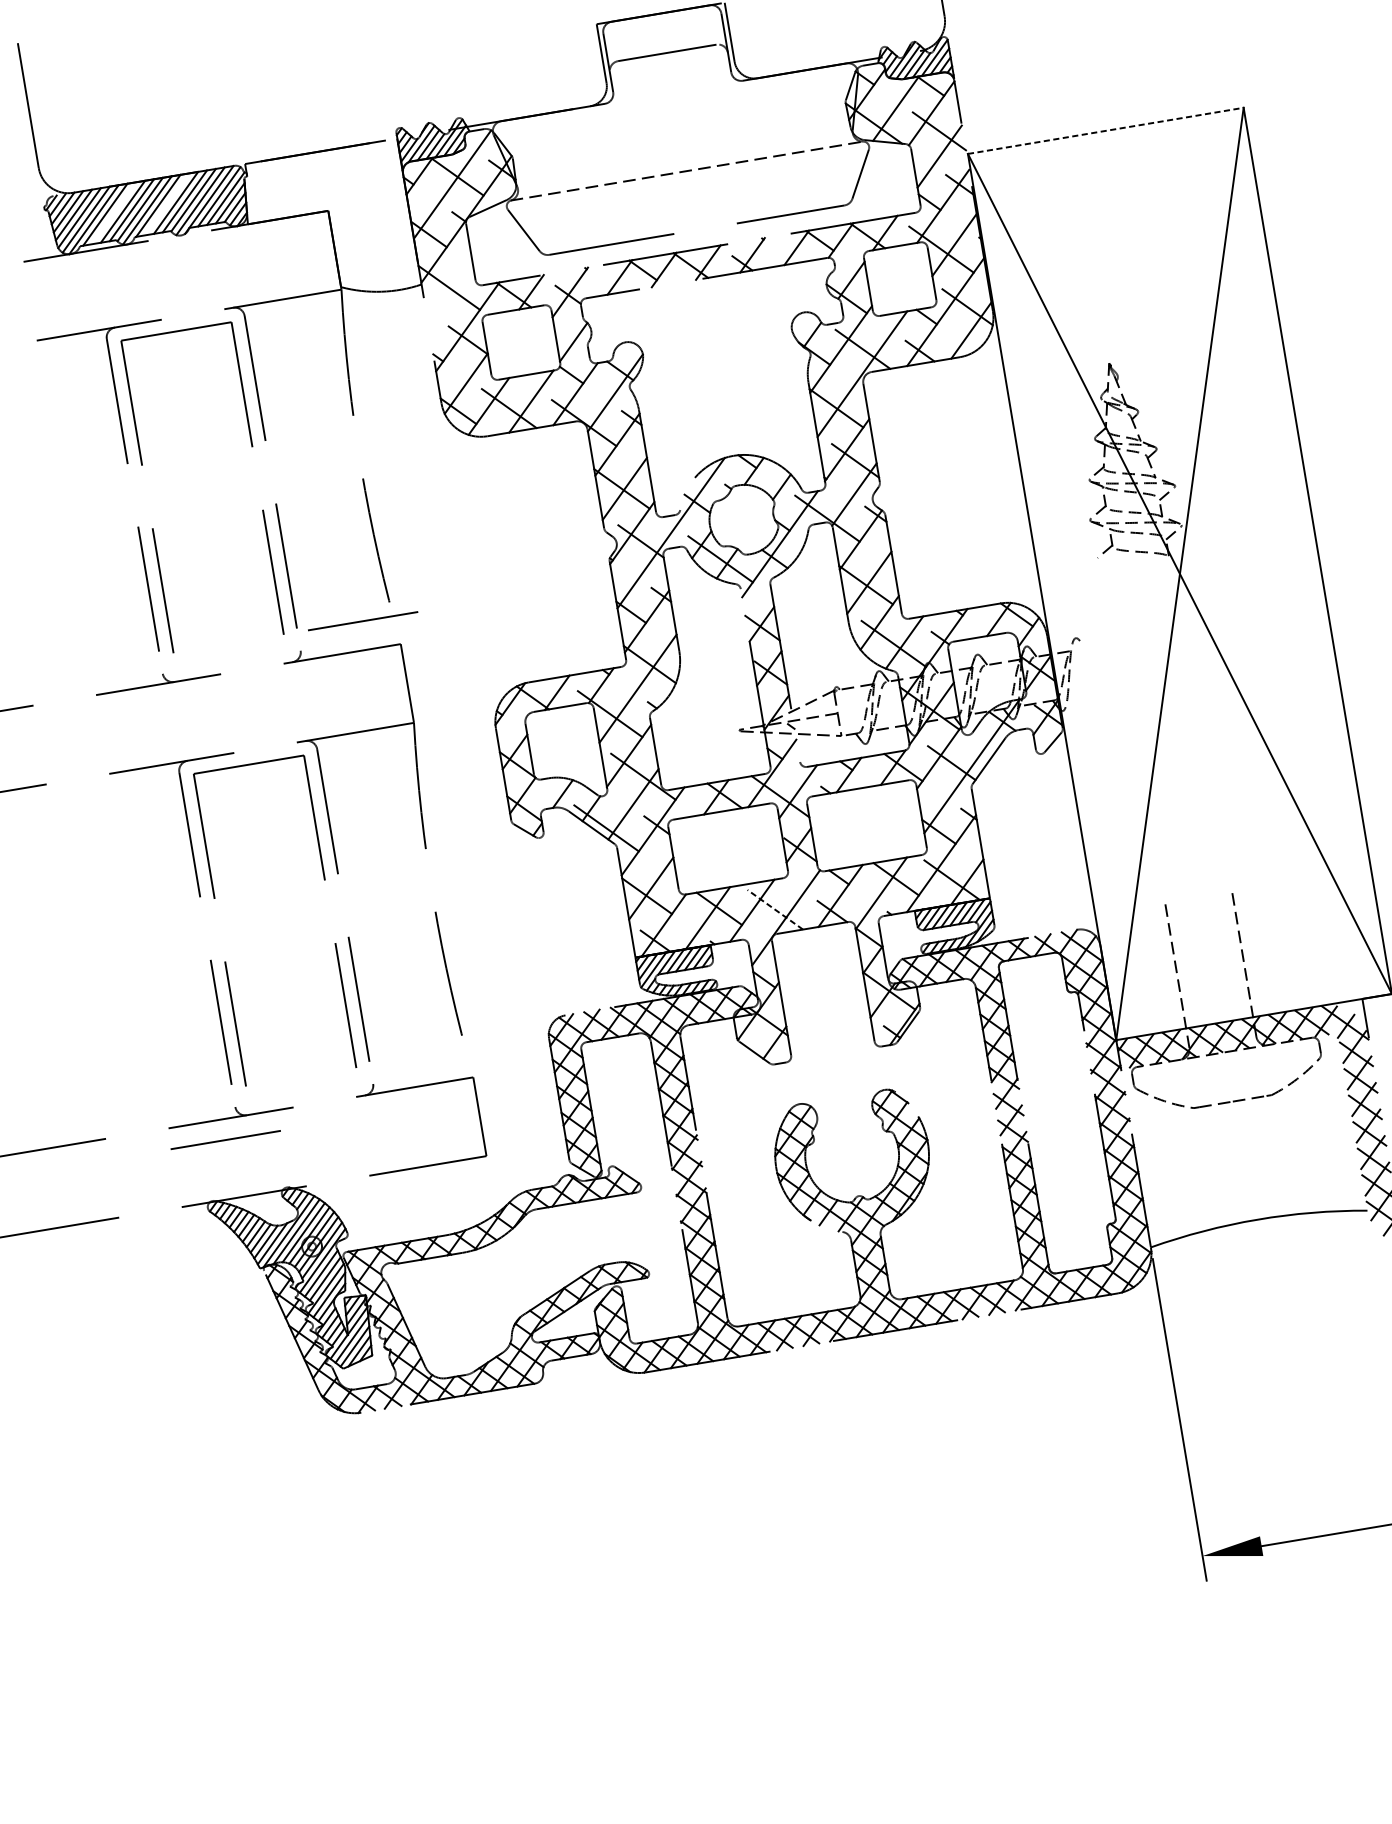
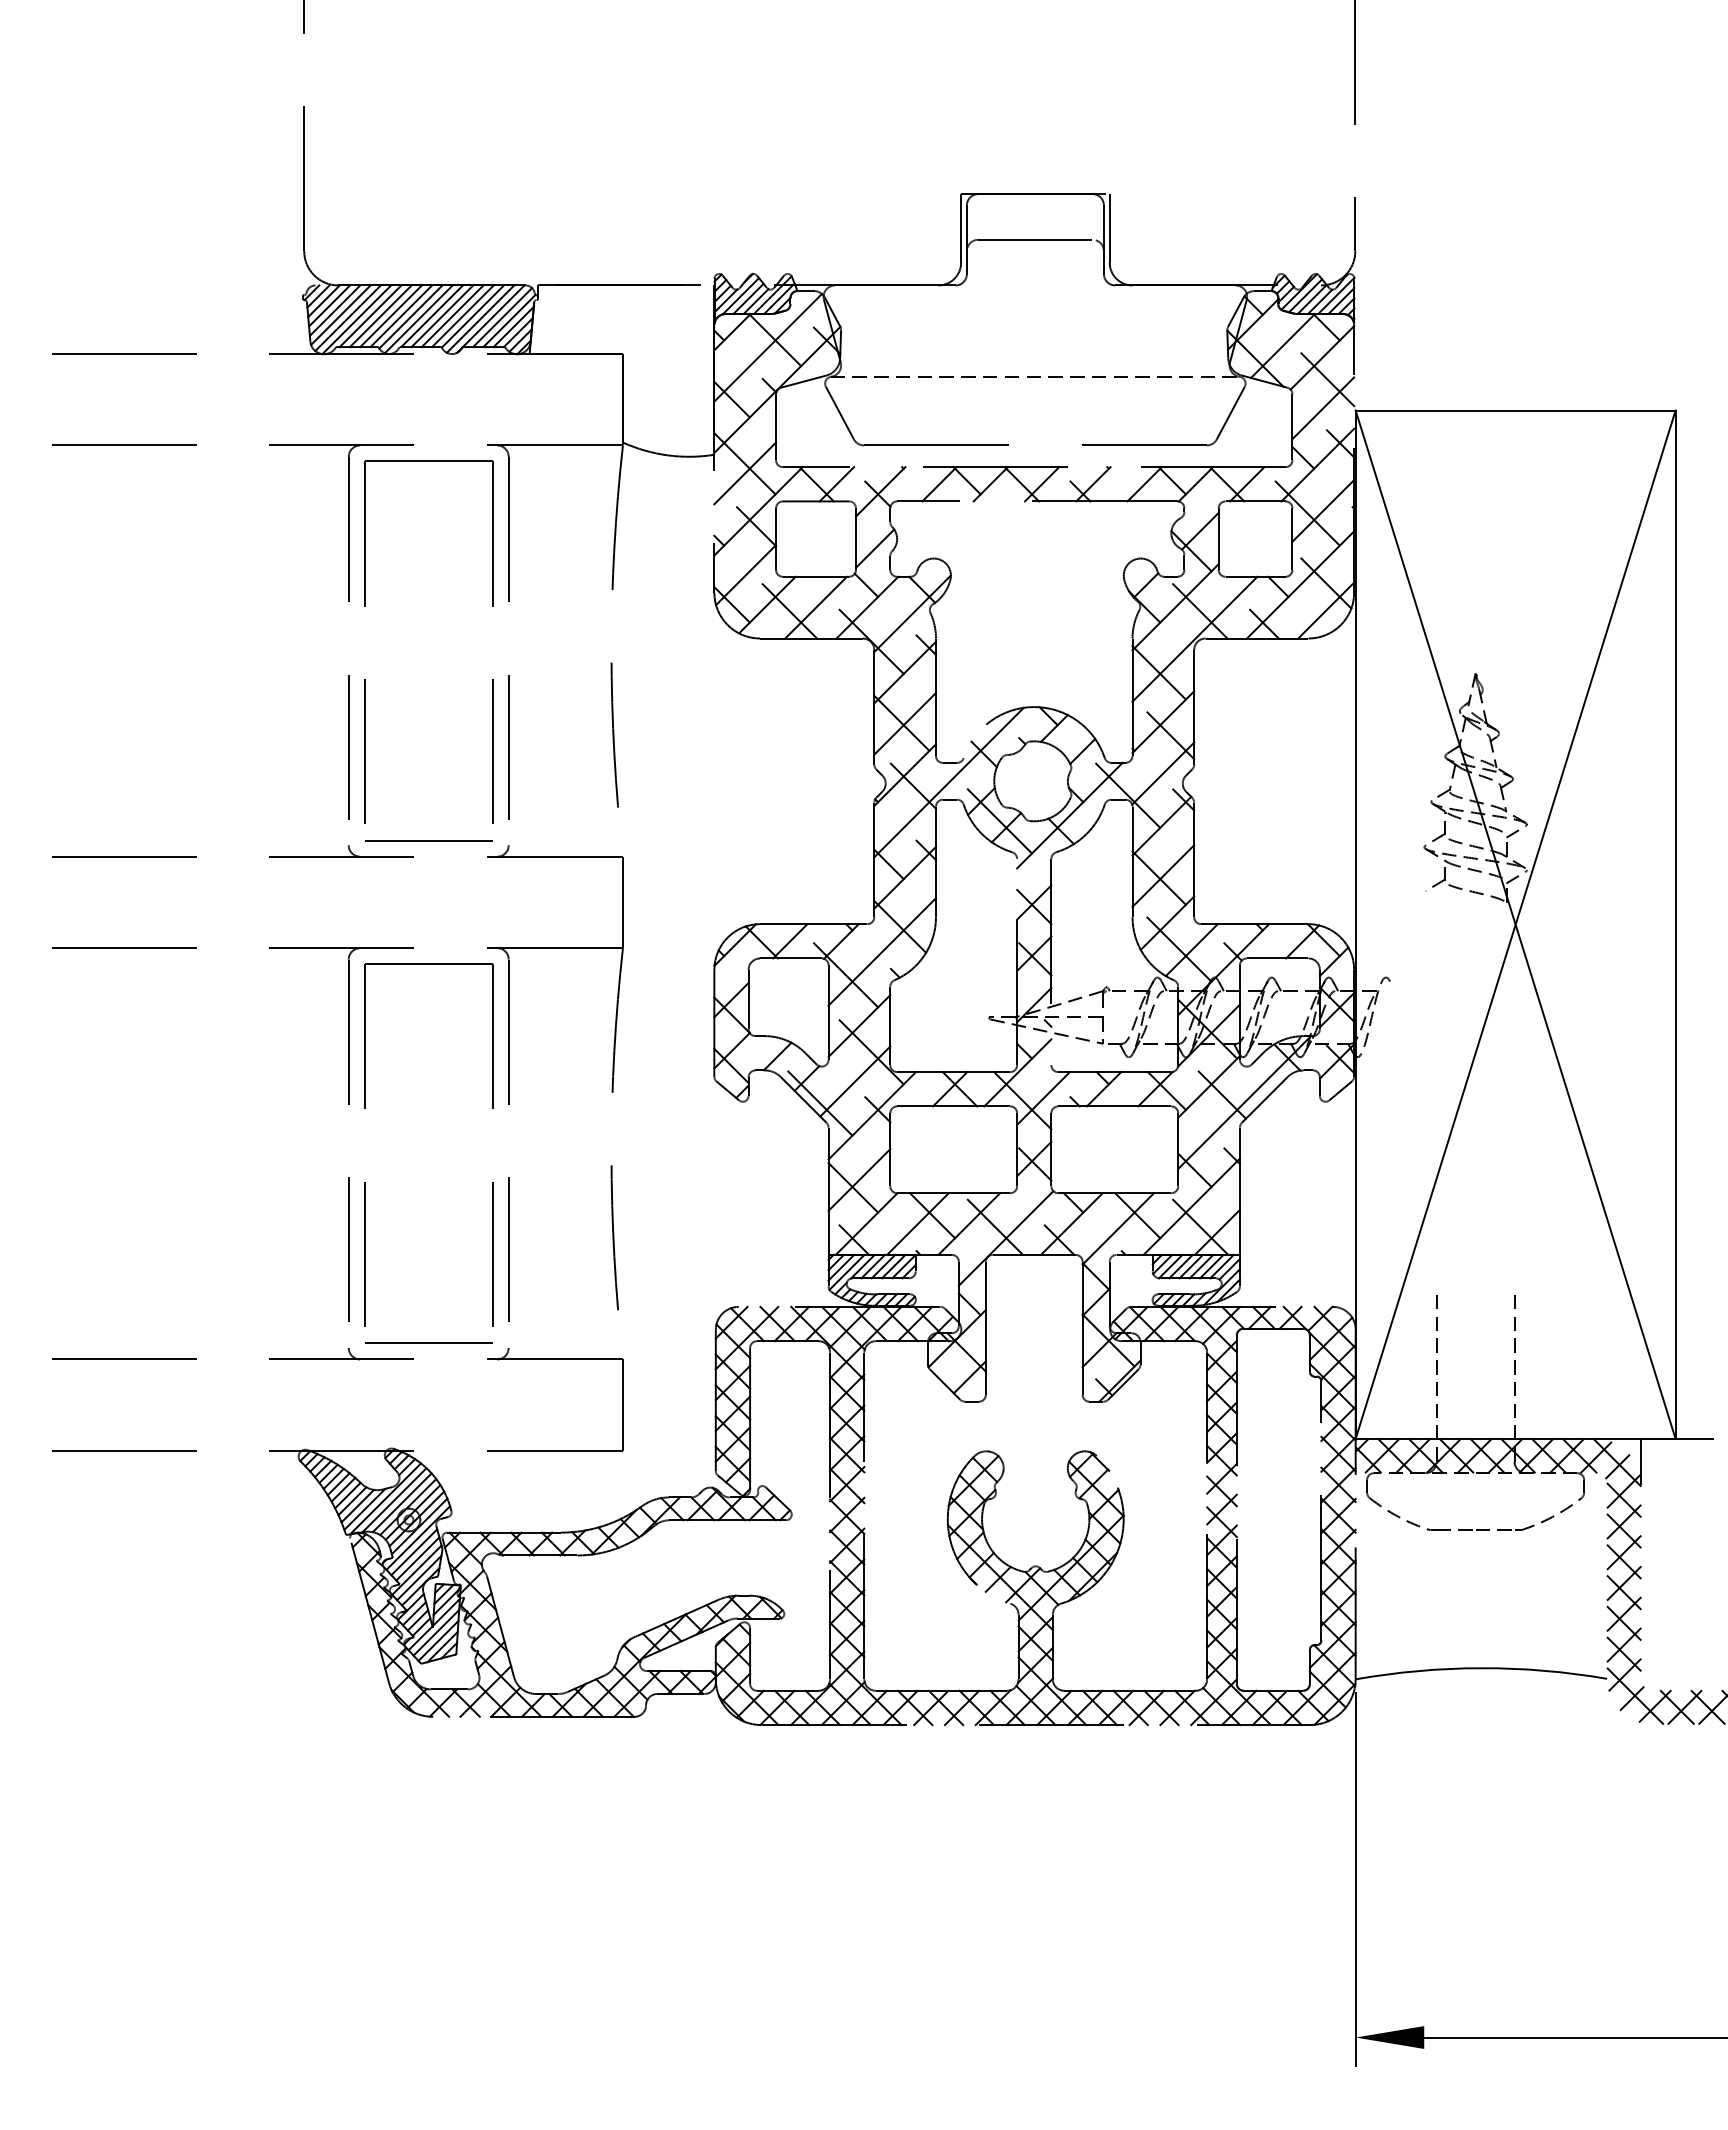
line: (1105, 130) -> (1515, 410), dashed -> solid
line: (167, 204) -> (442, 316), added
line: (113, 213) -> (380, 316), added
line: (451, 296) -> (745, 473), added
line: (362, 621) -> (428, 840), moved
line: (775, 909) -> (995, 1227), dashed -> solid
line: (225, 1139) -> (428, 1342), moved

